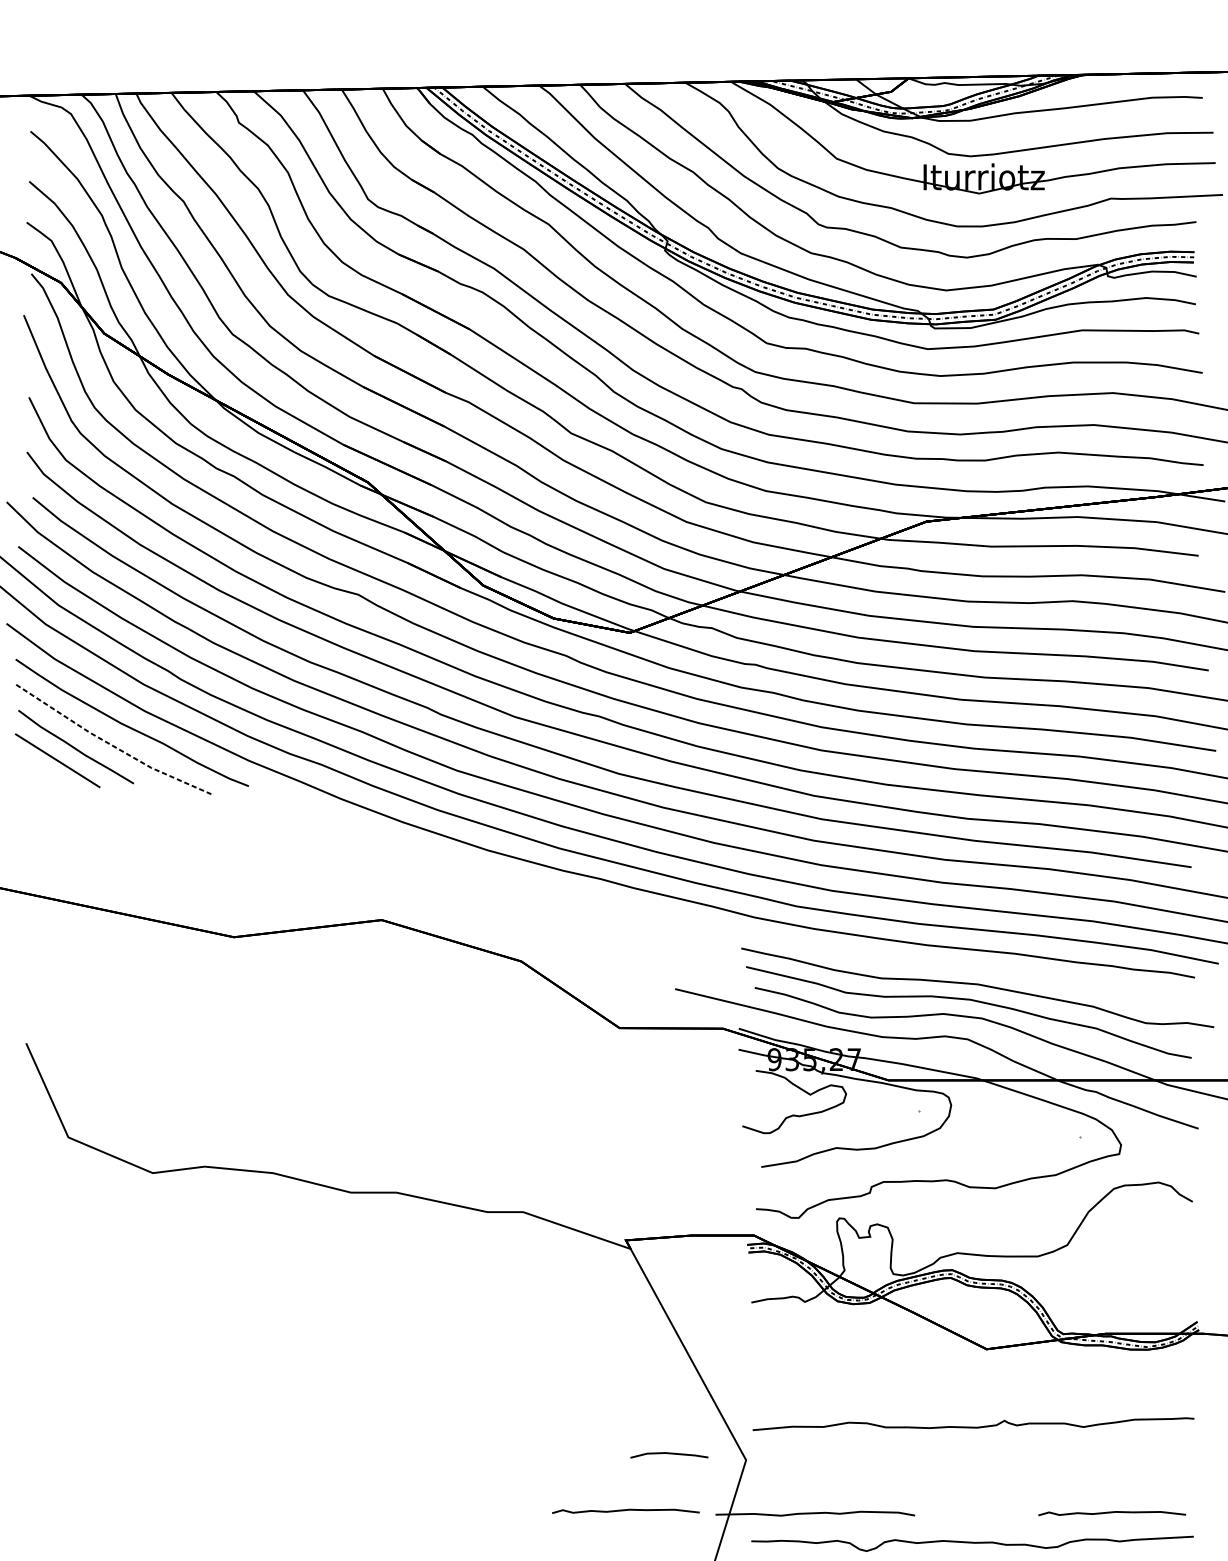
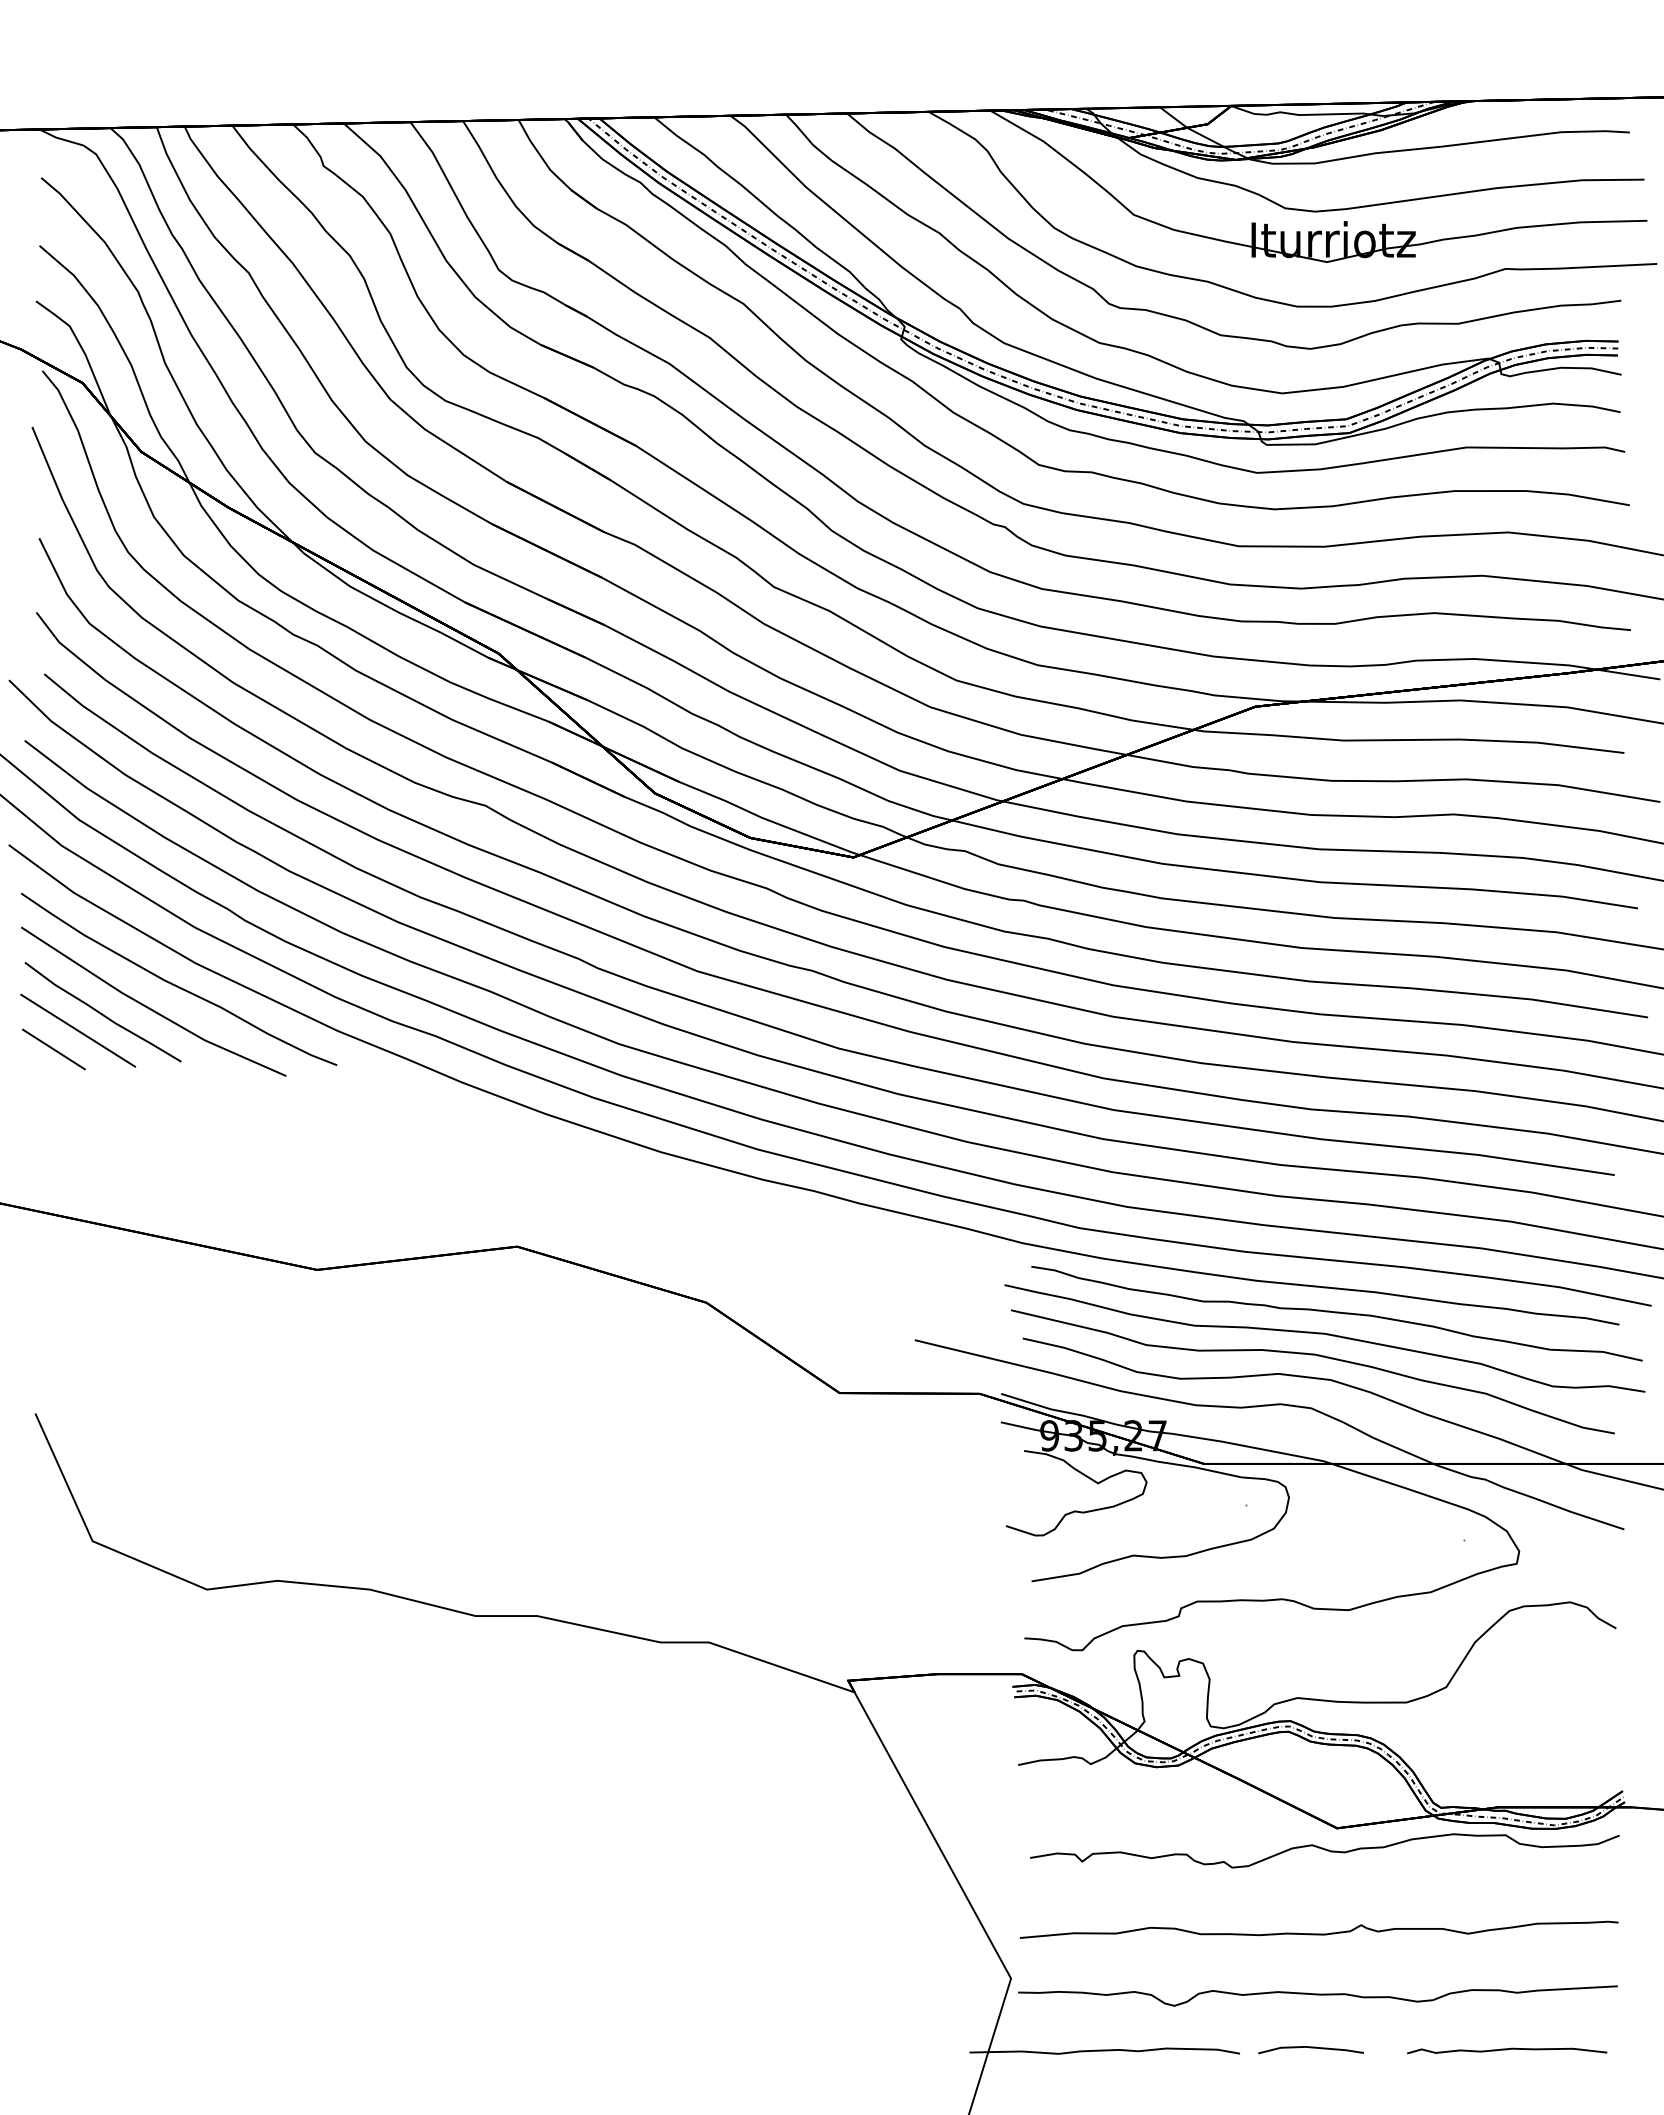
line: (111, 745) -> (150, 1009), dashed -> solid
line: (39, 774) -> (53, 1049), added
curve: (986, 969) -> (1336, 1313), added
curve: (977, 1365) -> (1324, 1850), added
line: (668, 1454) -> (1310, 2048), moved
curve: (626, 1511) -> (848, 2047), removed
curve: (972, 1543) -> (1317, 1995), moved

